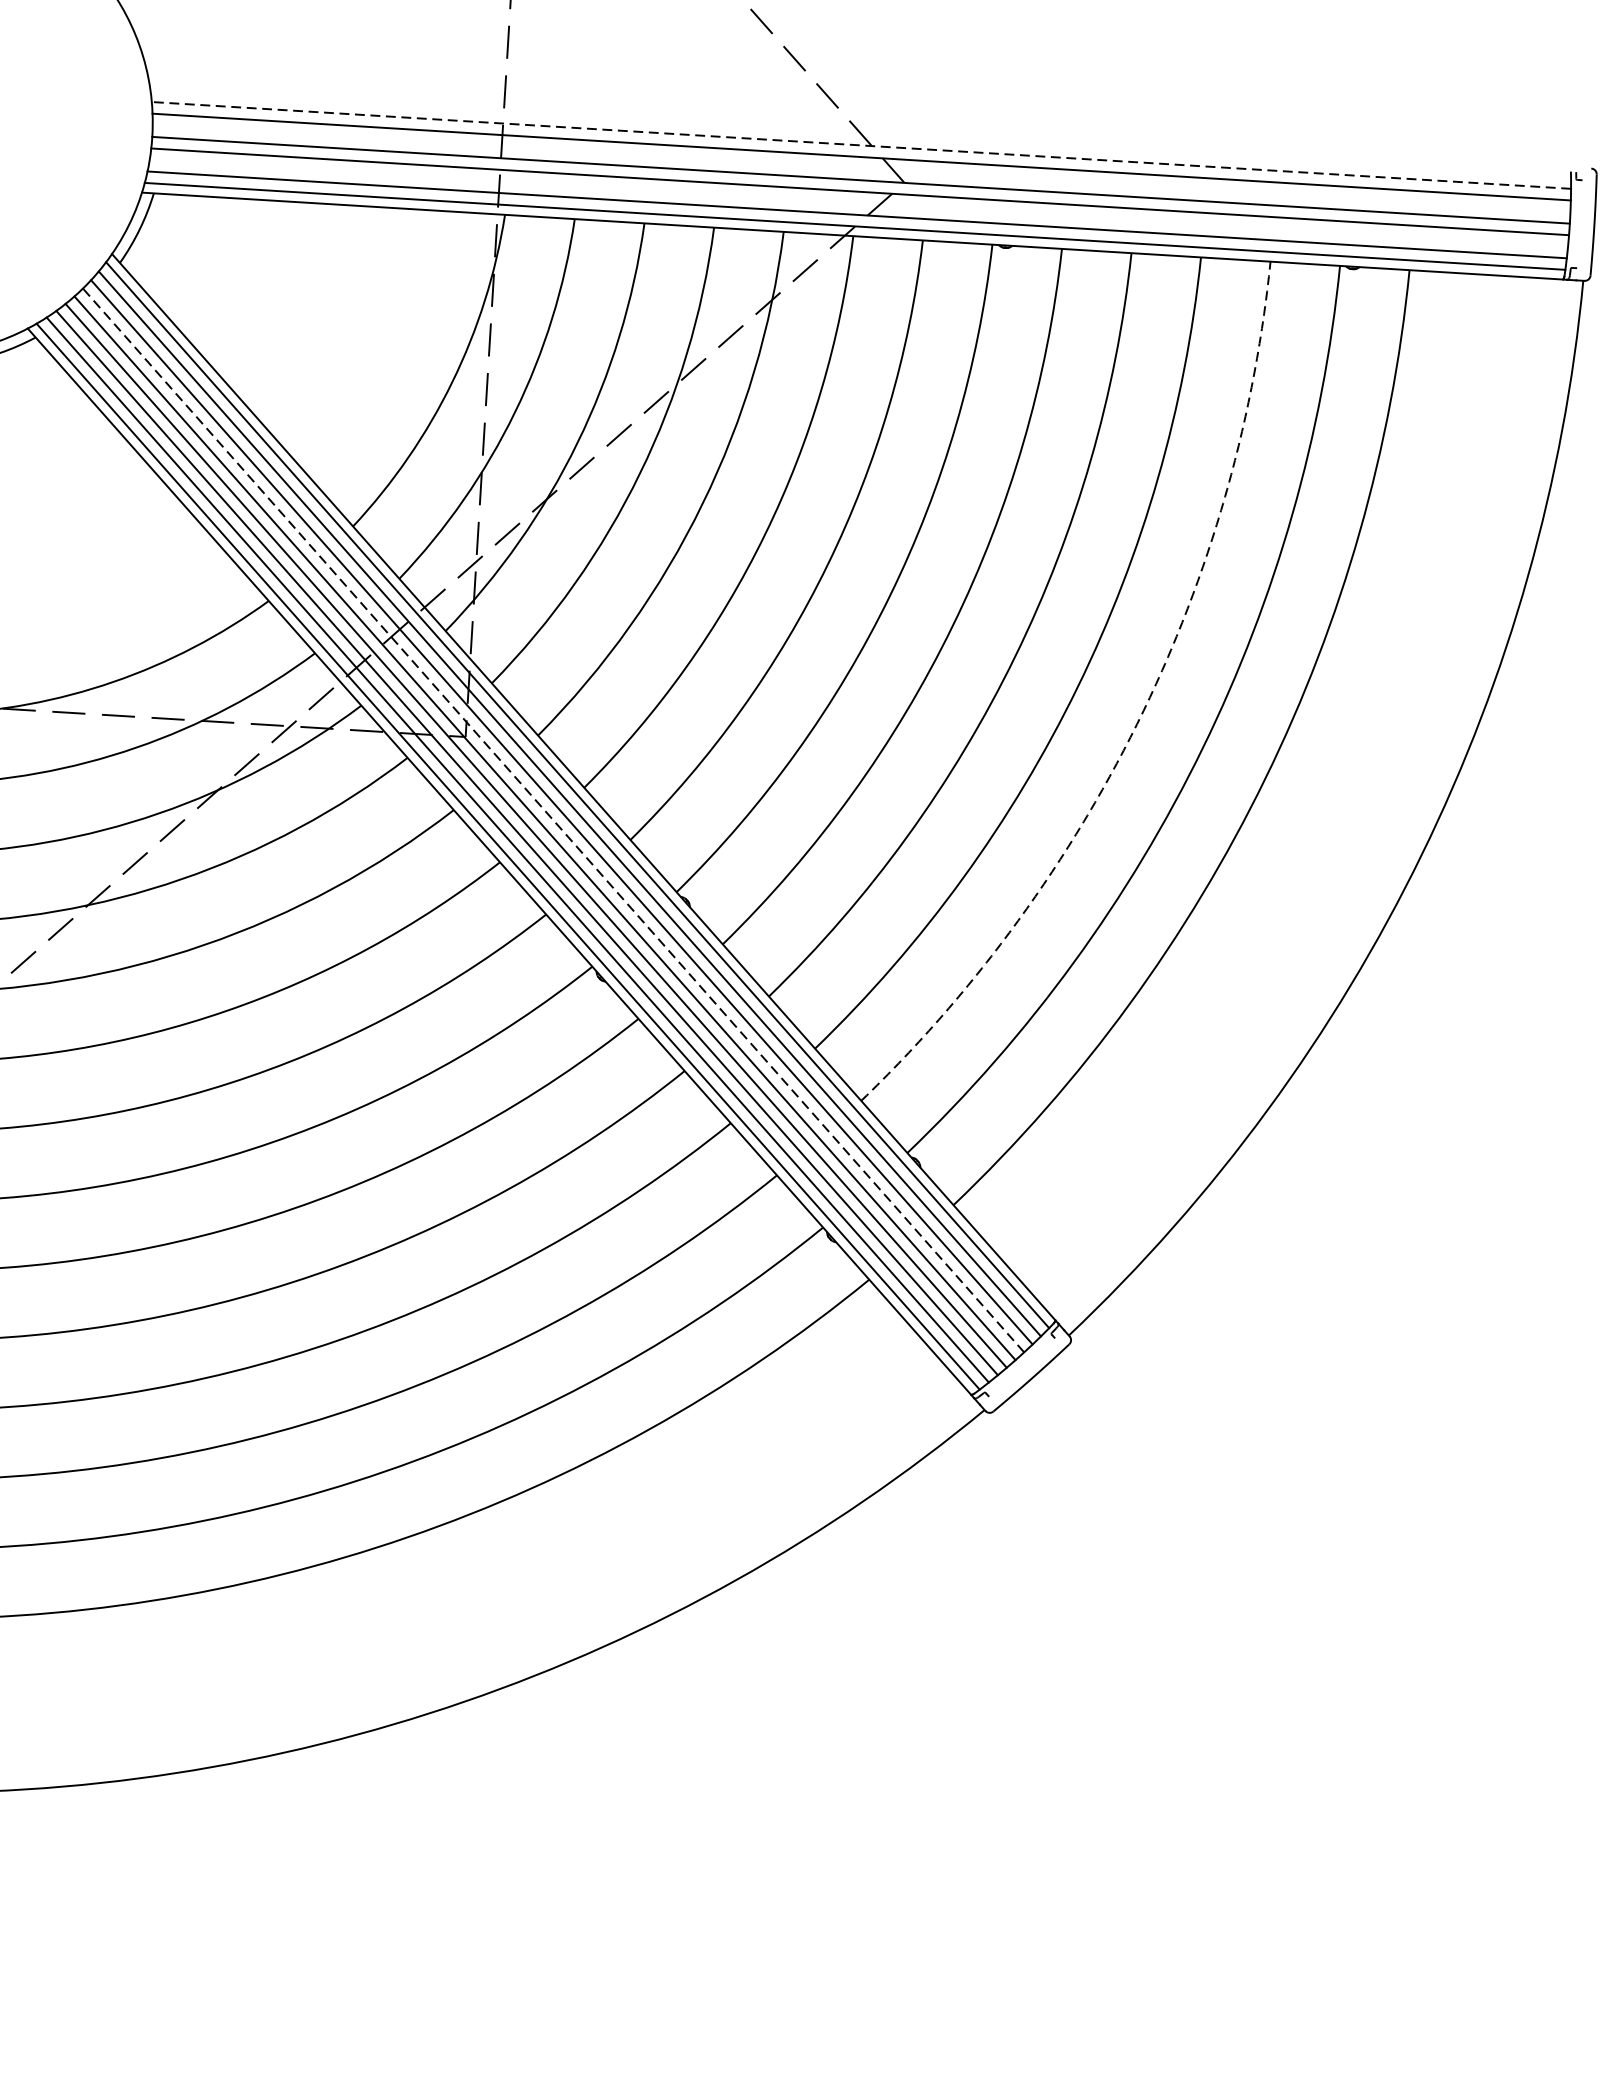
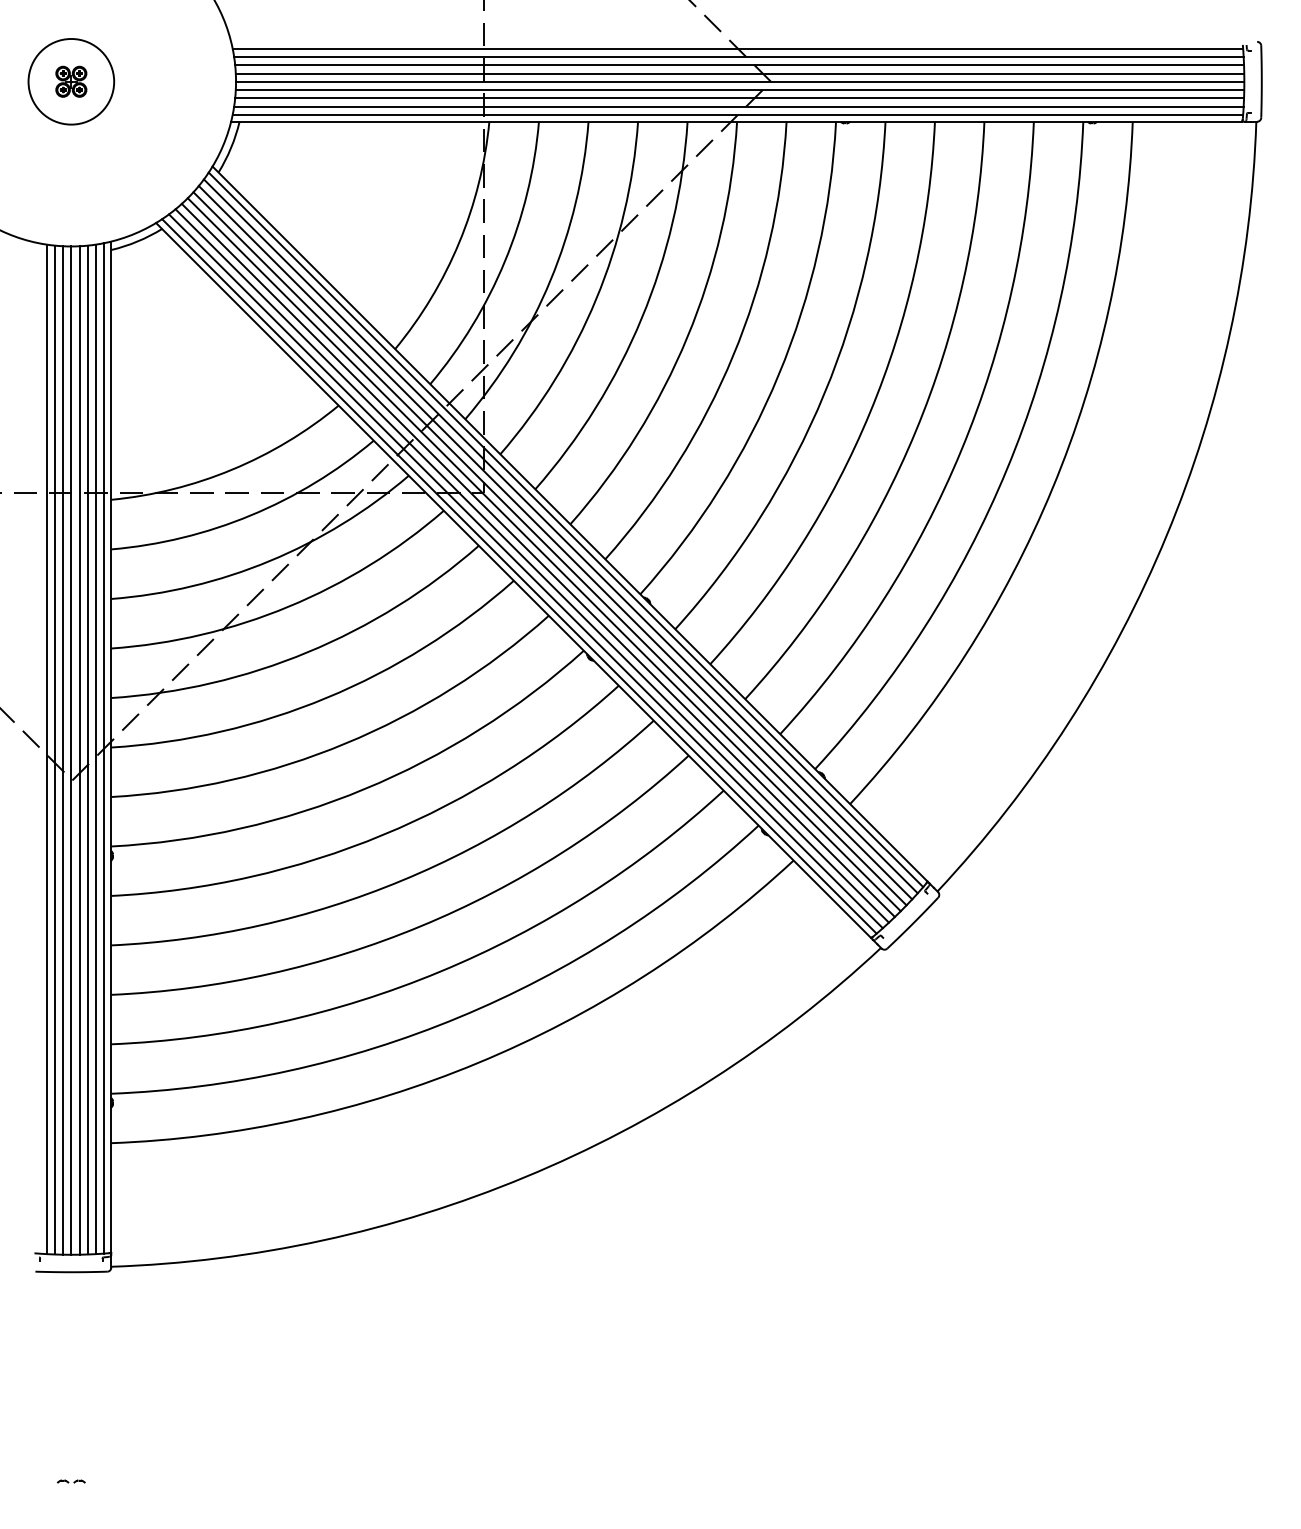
line: (860, 133) -> (737, 48), added
line: (860, 145) -> (738, 57), dashed -> solid
line: (860, 168) -> (739, 73), added
line: (858, 203) -> (739, 98), added
arc: (1140, 717) -> (961, 450), dashed -> solid
line: (552, 819) -> (549, 548), dashed -> solid

